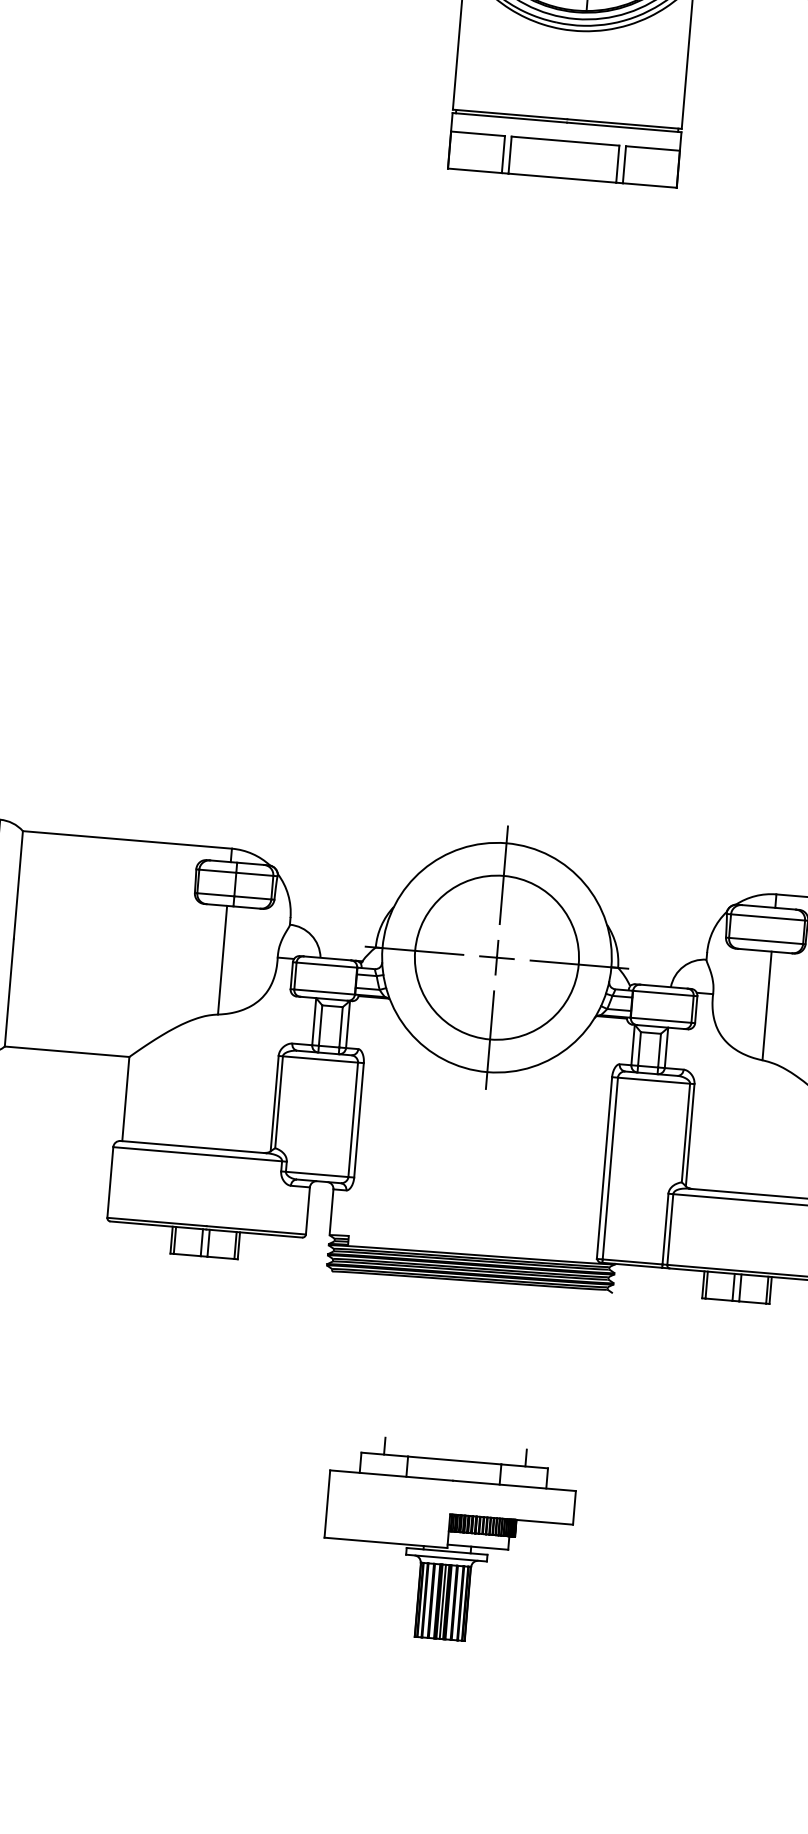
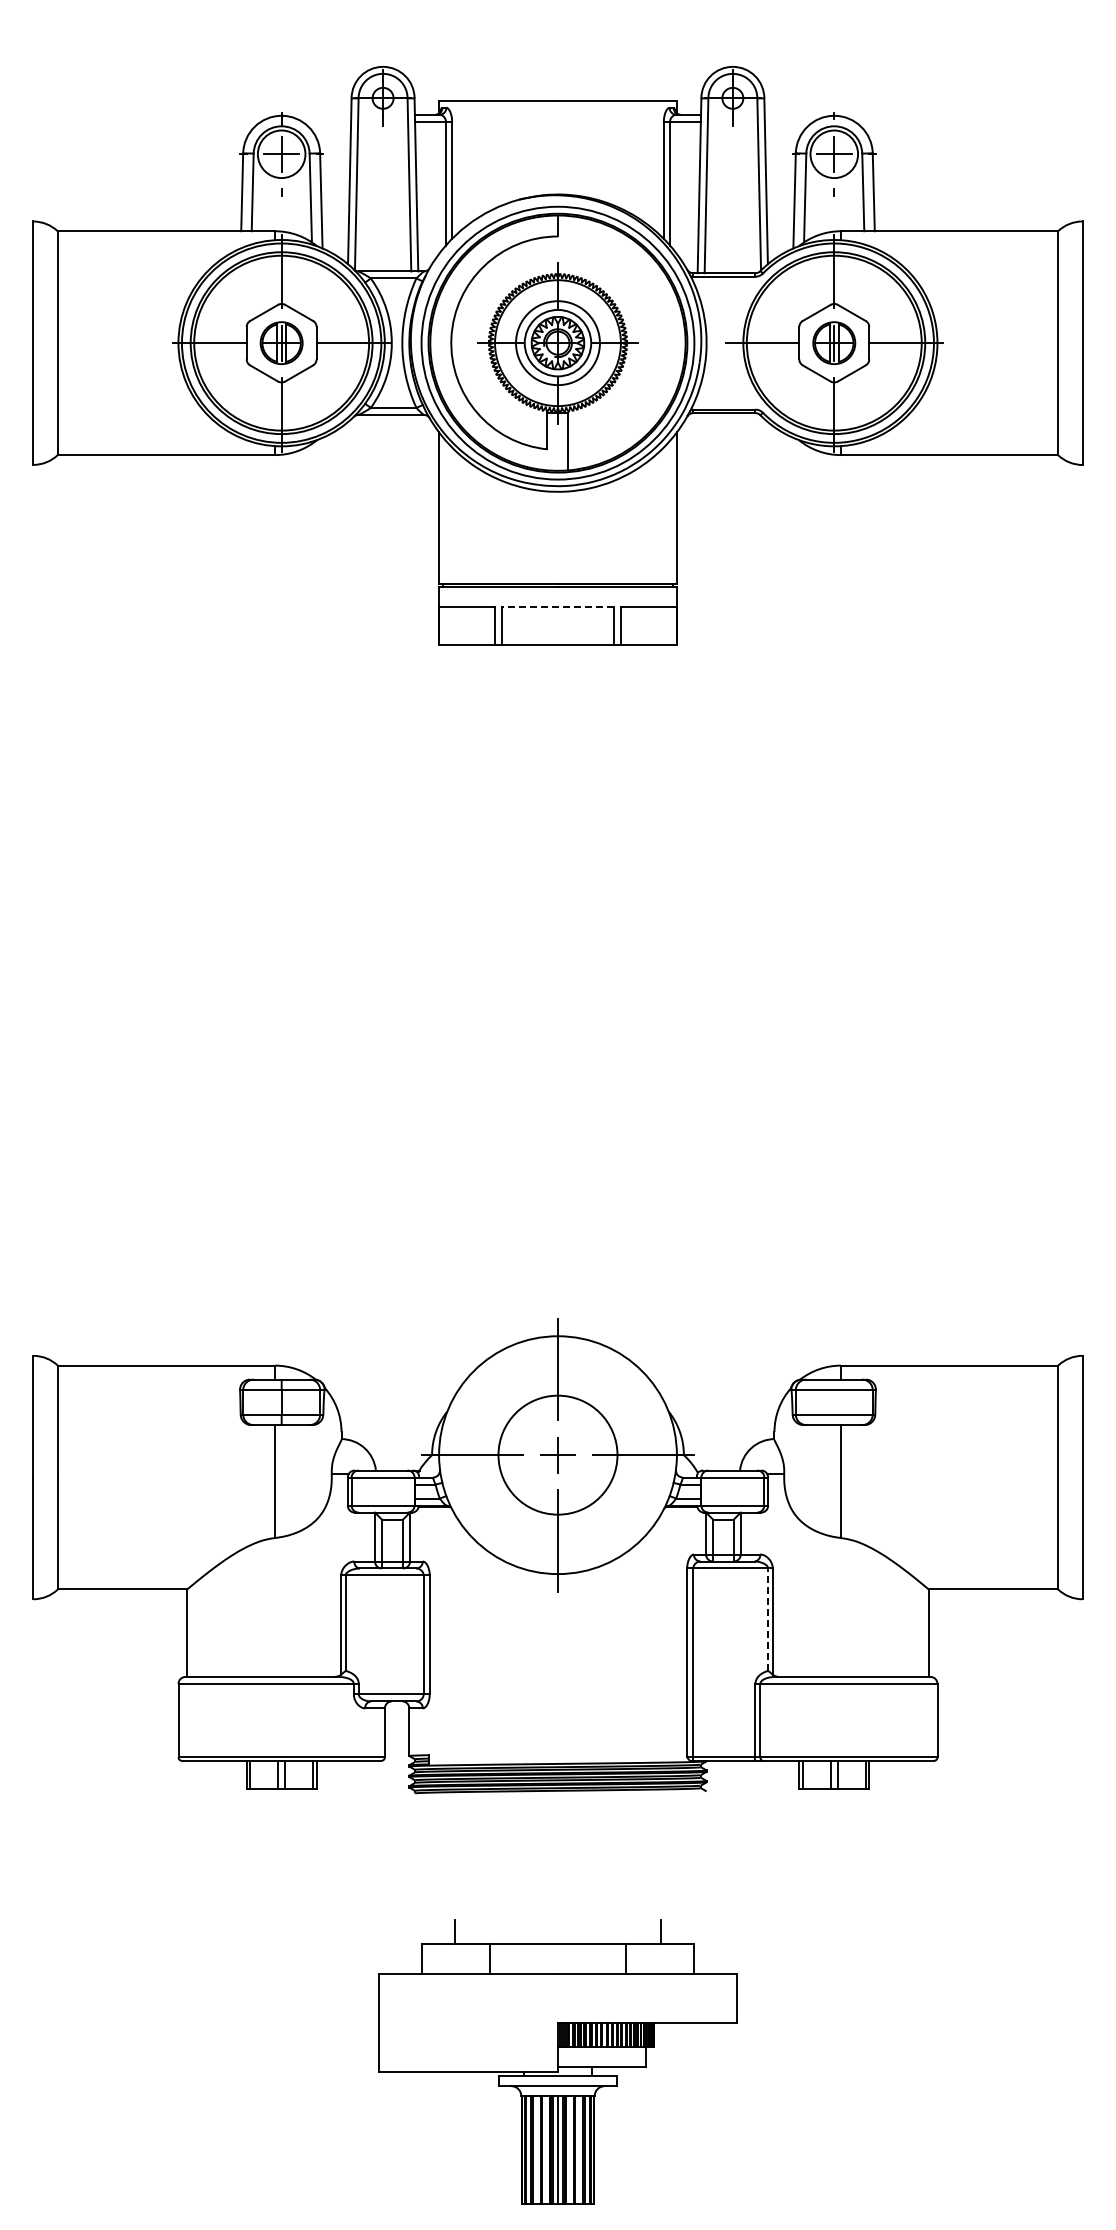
line: (565, 141) -> (557, 606), solid -> dashed
circle: (496, 957) -> (557, 1455), size x0.7
line: (686, 1132) -> (768, 1619), solid -> dashed
part: (447, 1541) -> (557, 2061), size x1.4

